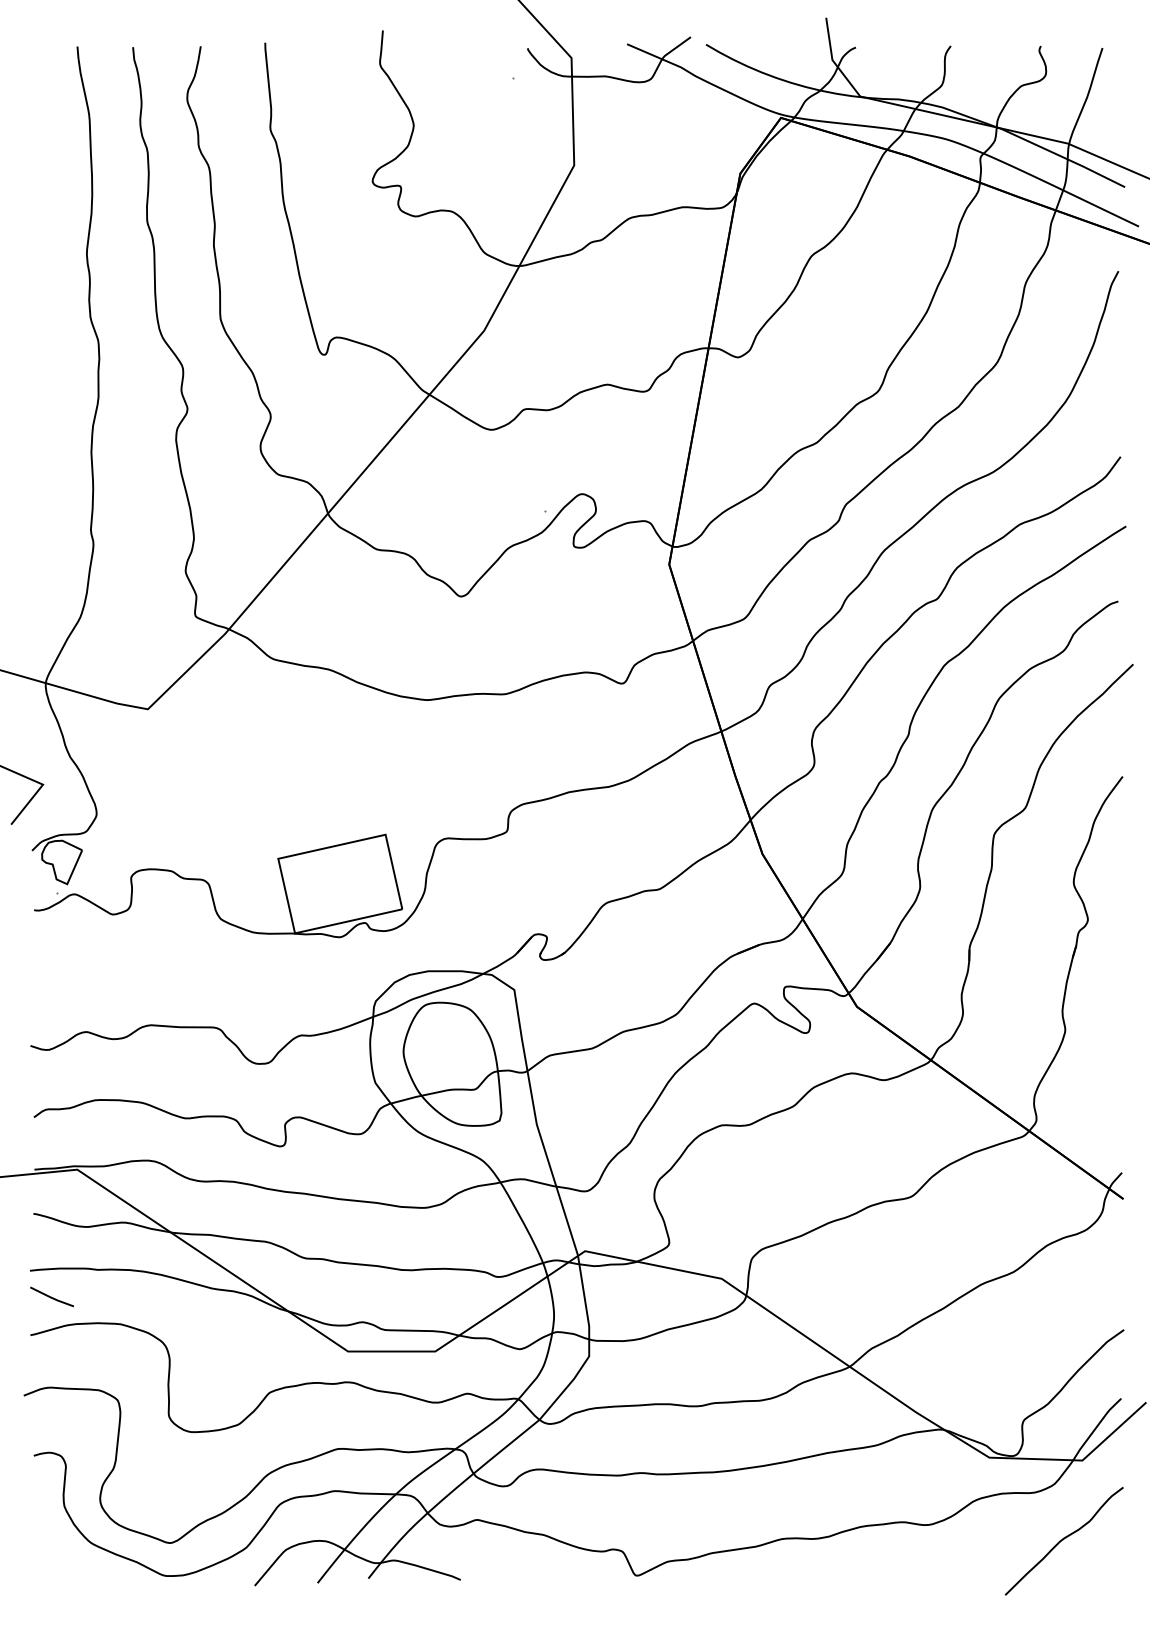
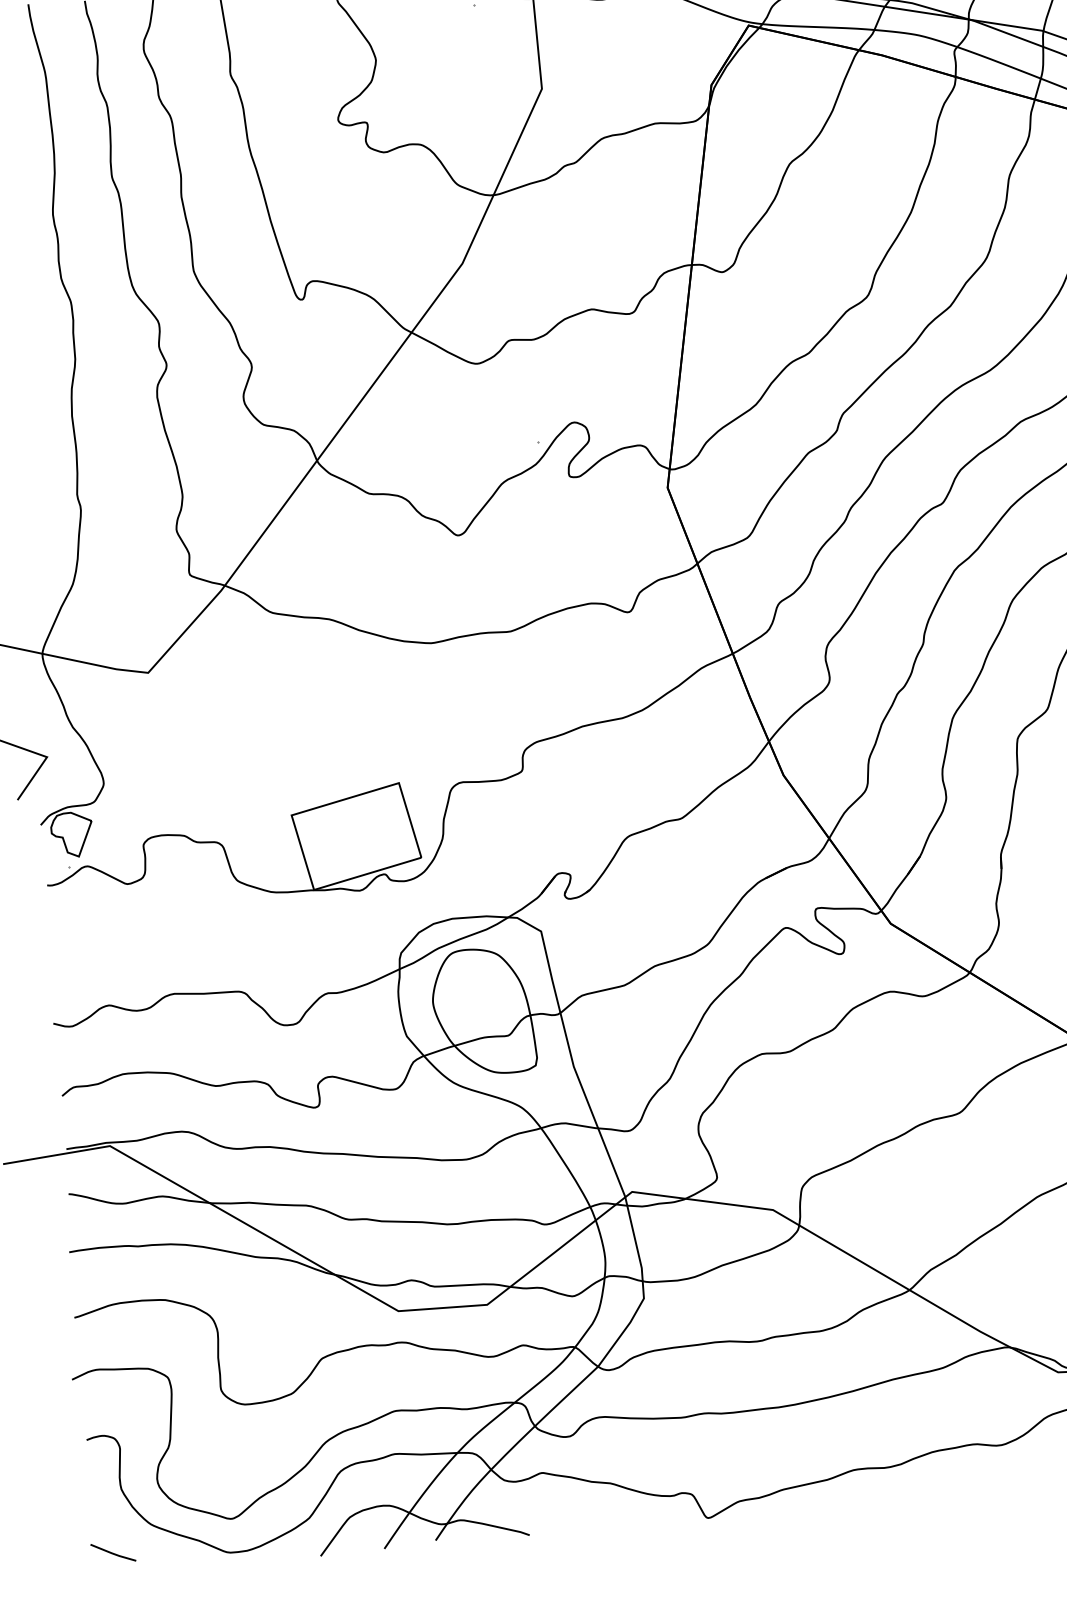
line: (51, 1296) -> (112, 1552), moved

